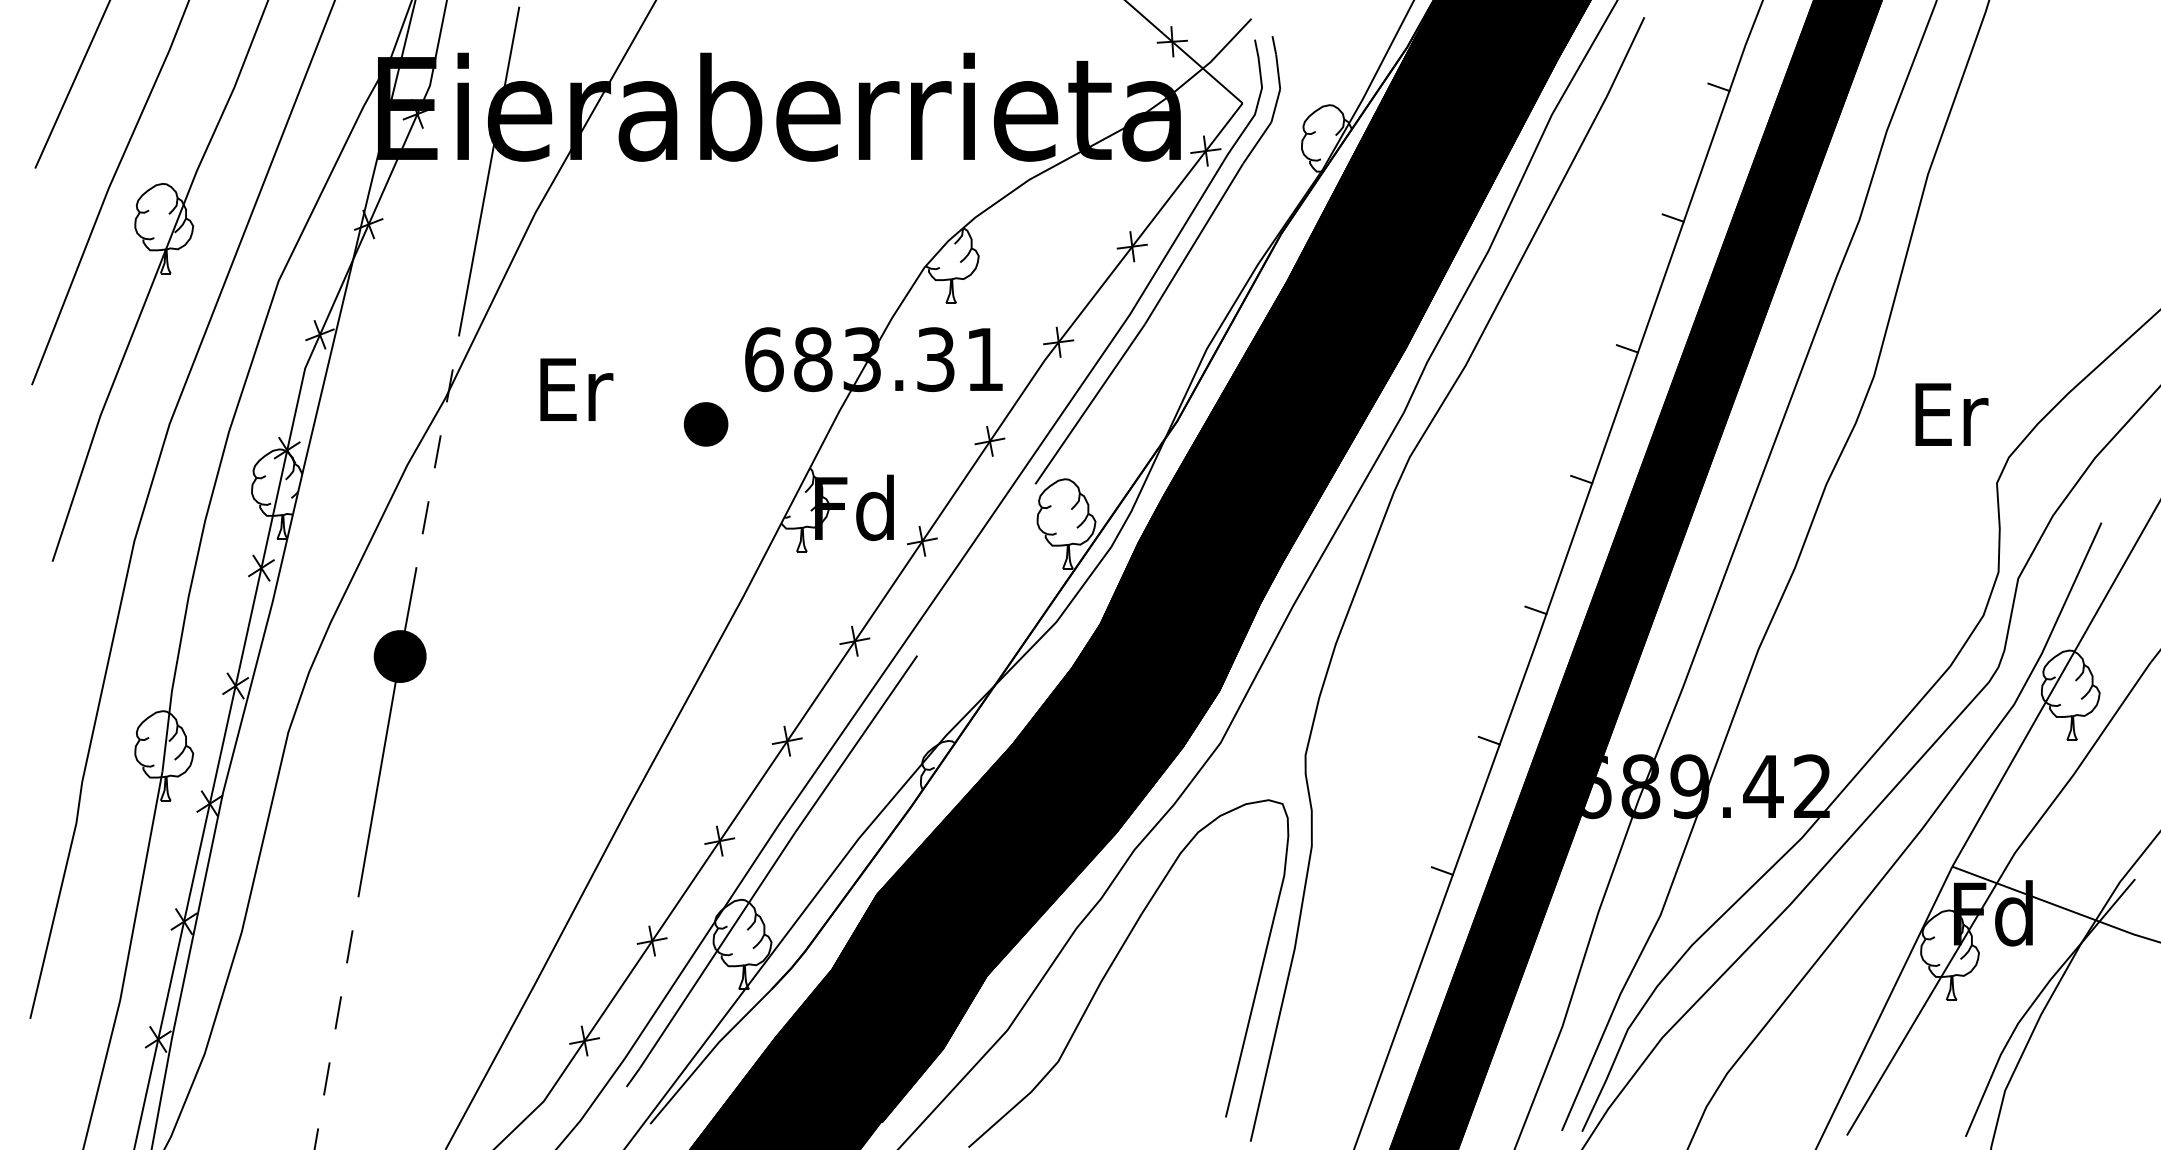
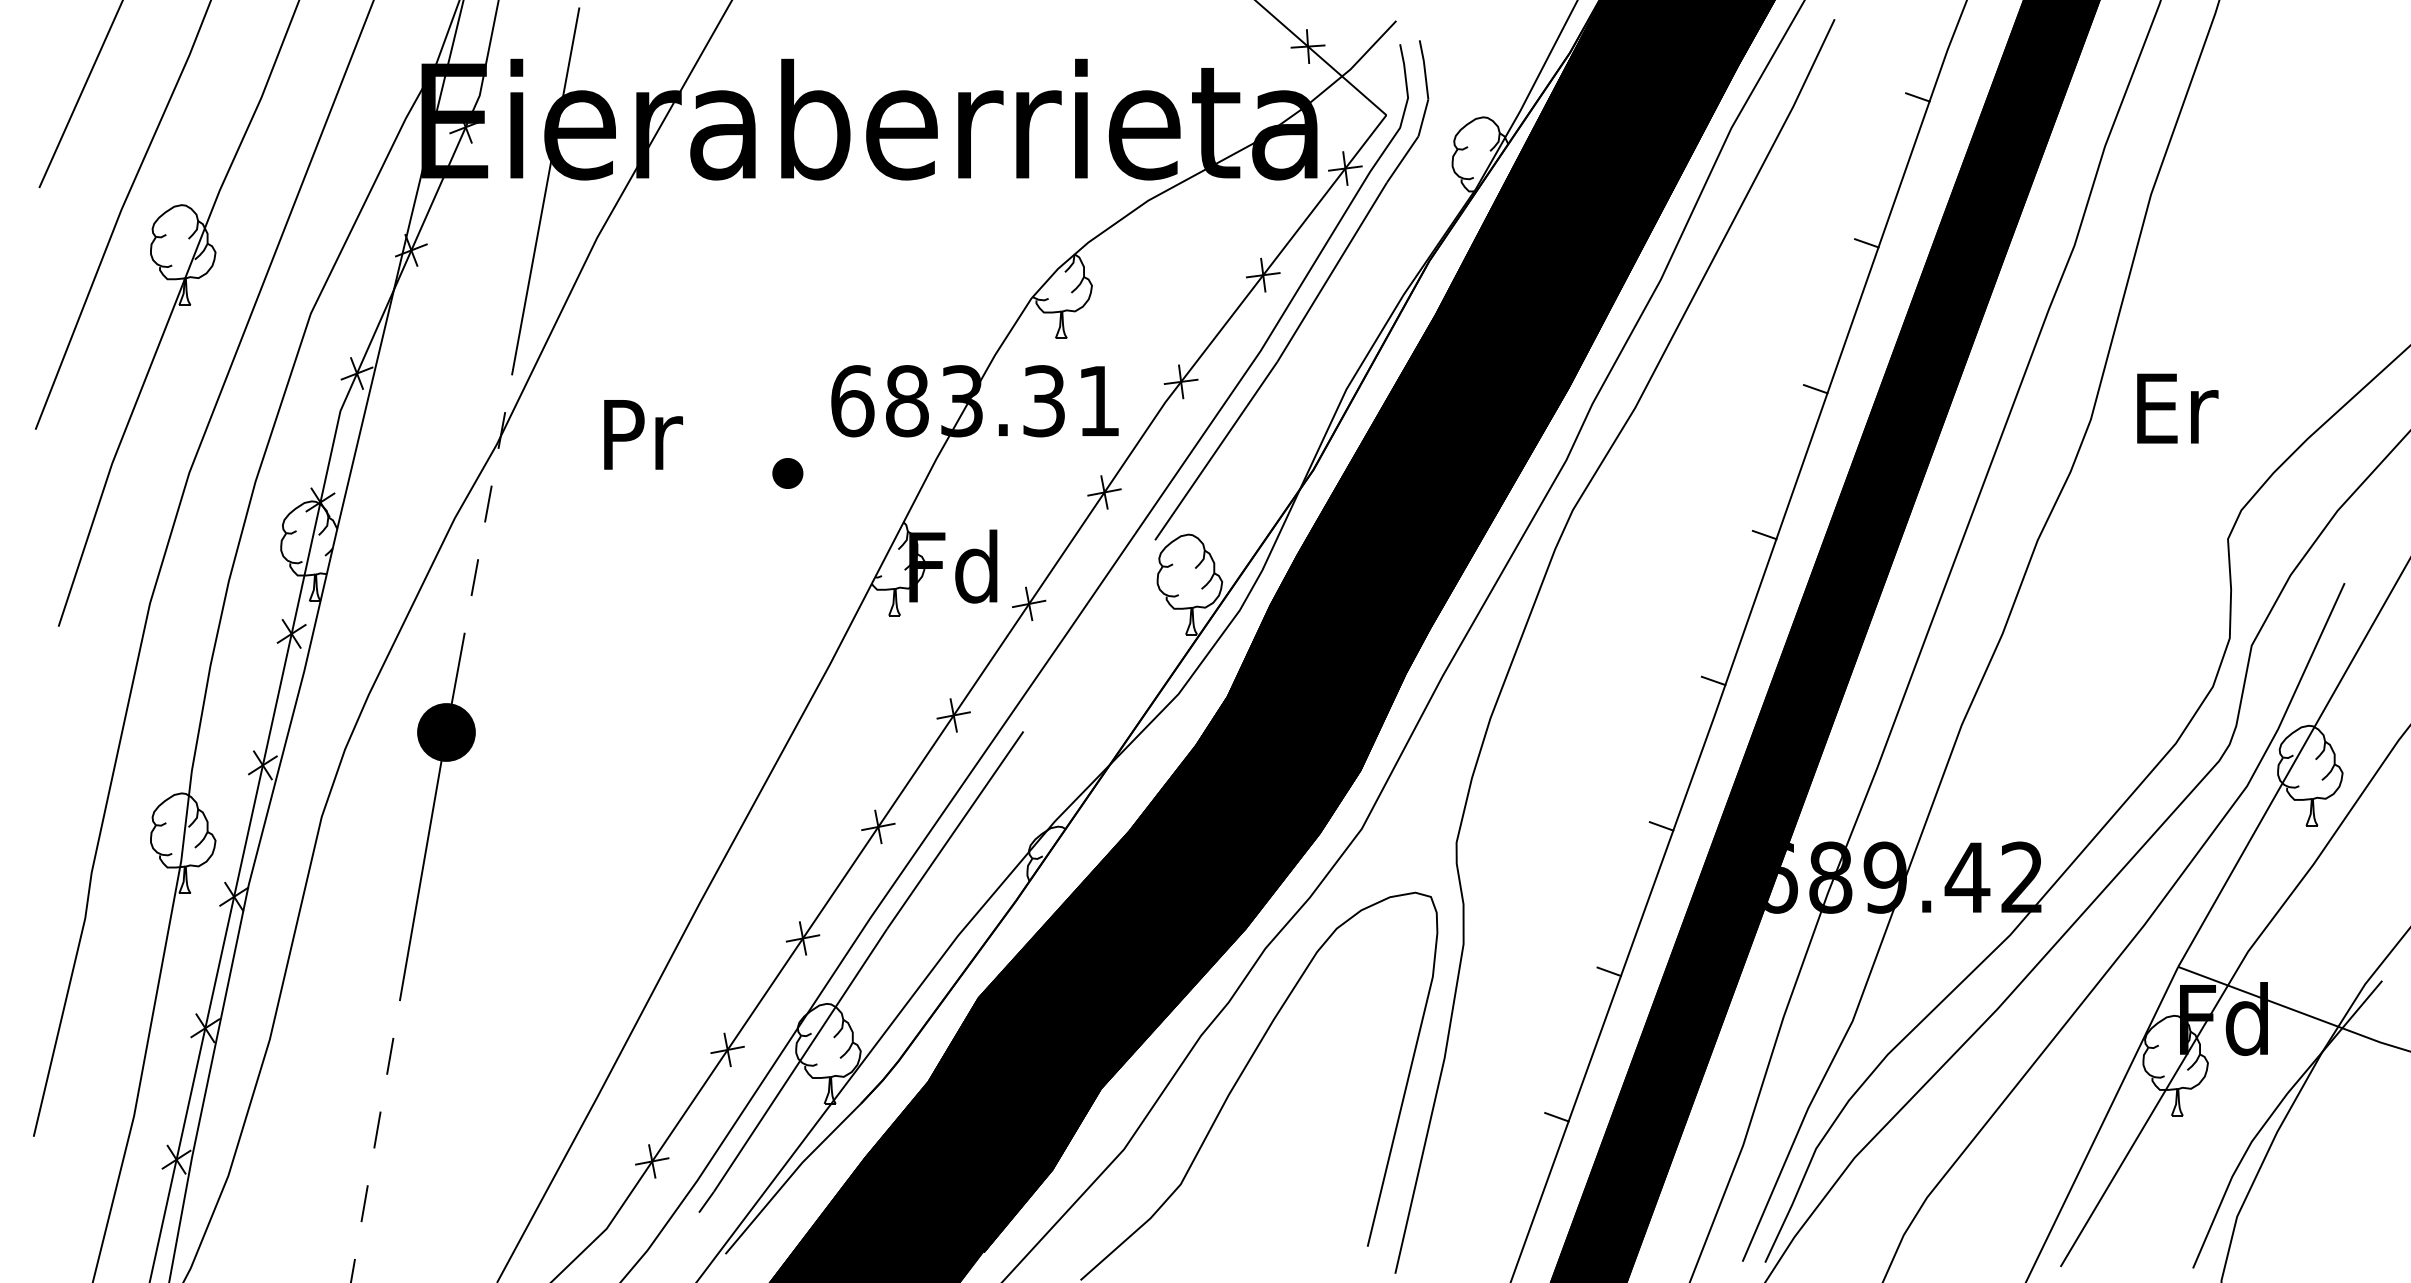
text: (576, 389) -> (643, 434), Er -> Pr
text: (1951, 414) -> (2177, 408), moved
part: (705, 424) -> (787, 473), size x0.62
line: (1395, 1000) -> (1556, 1116), added

